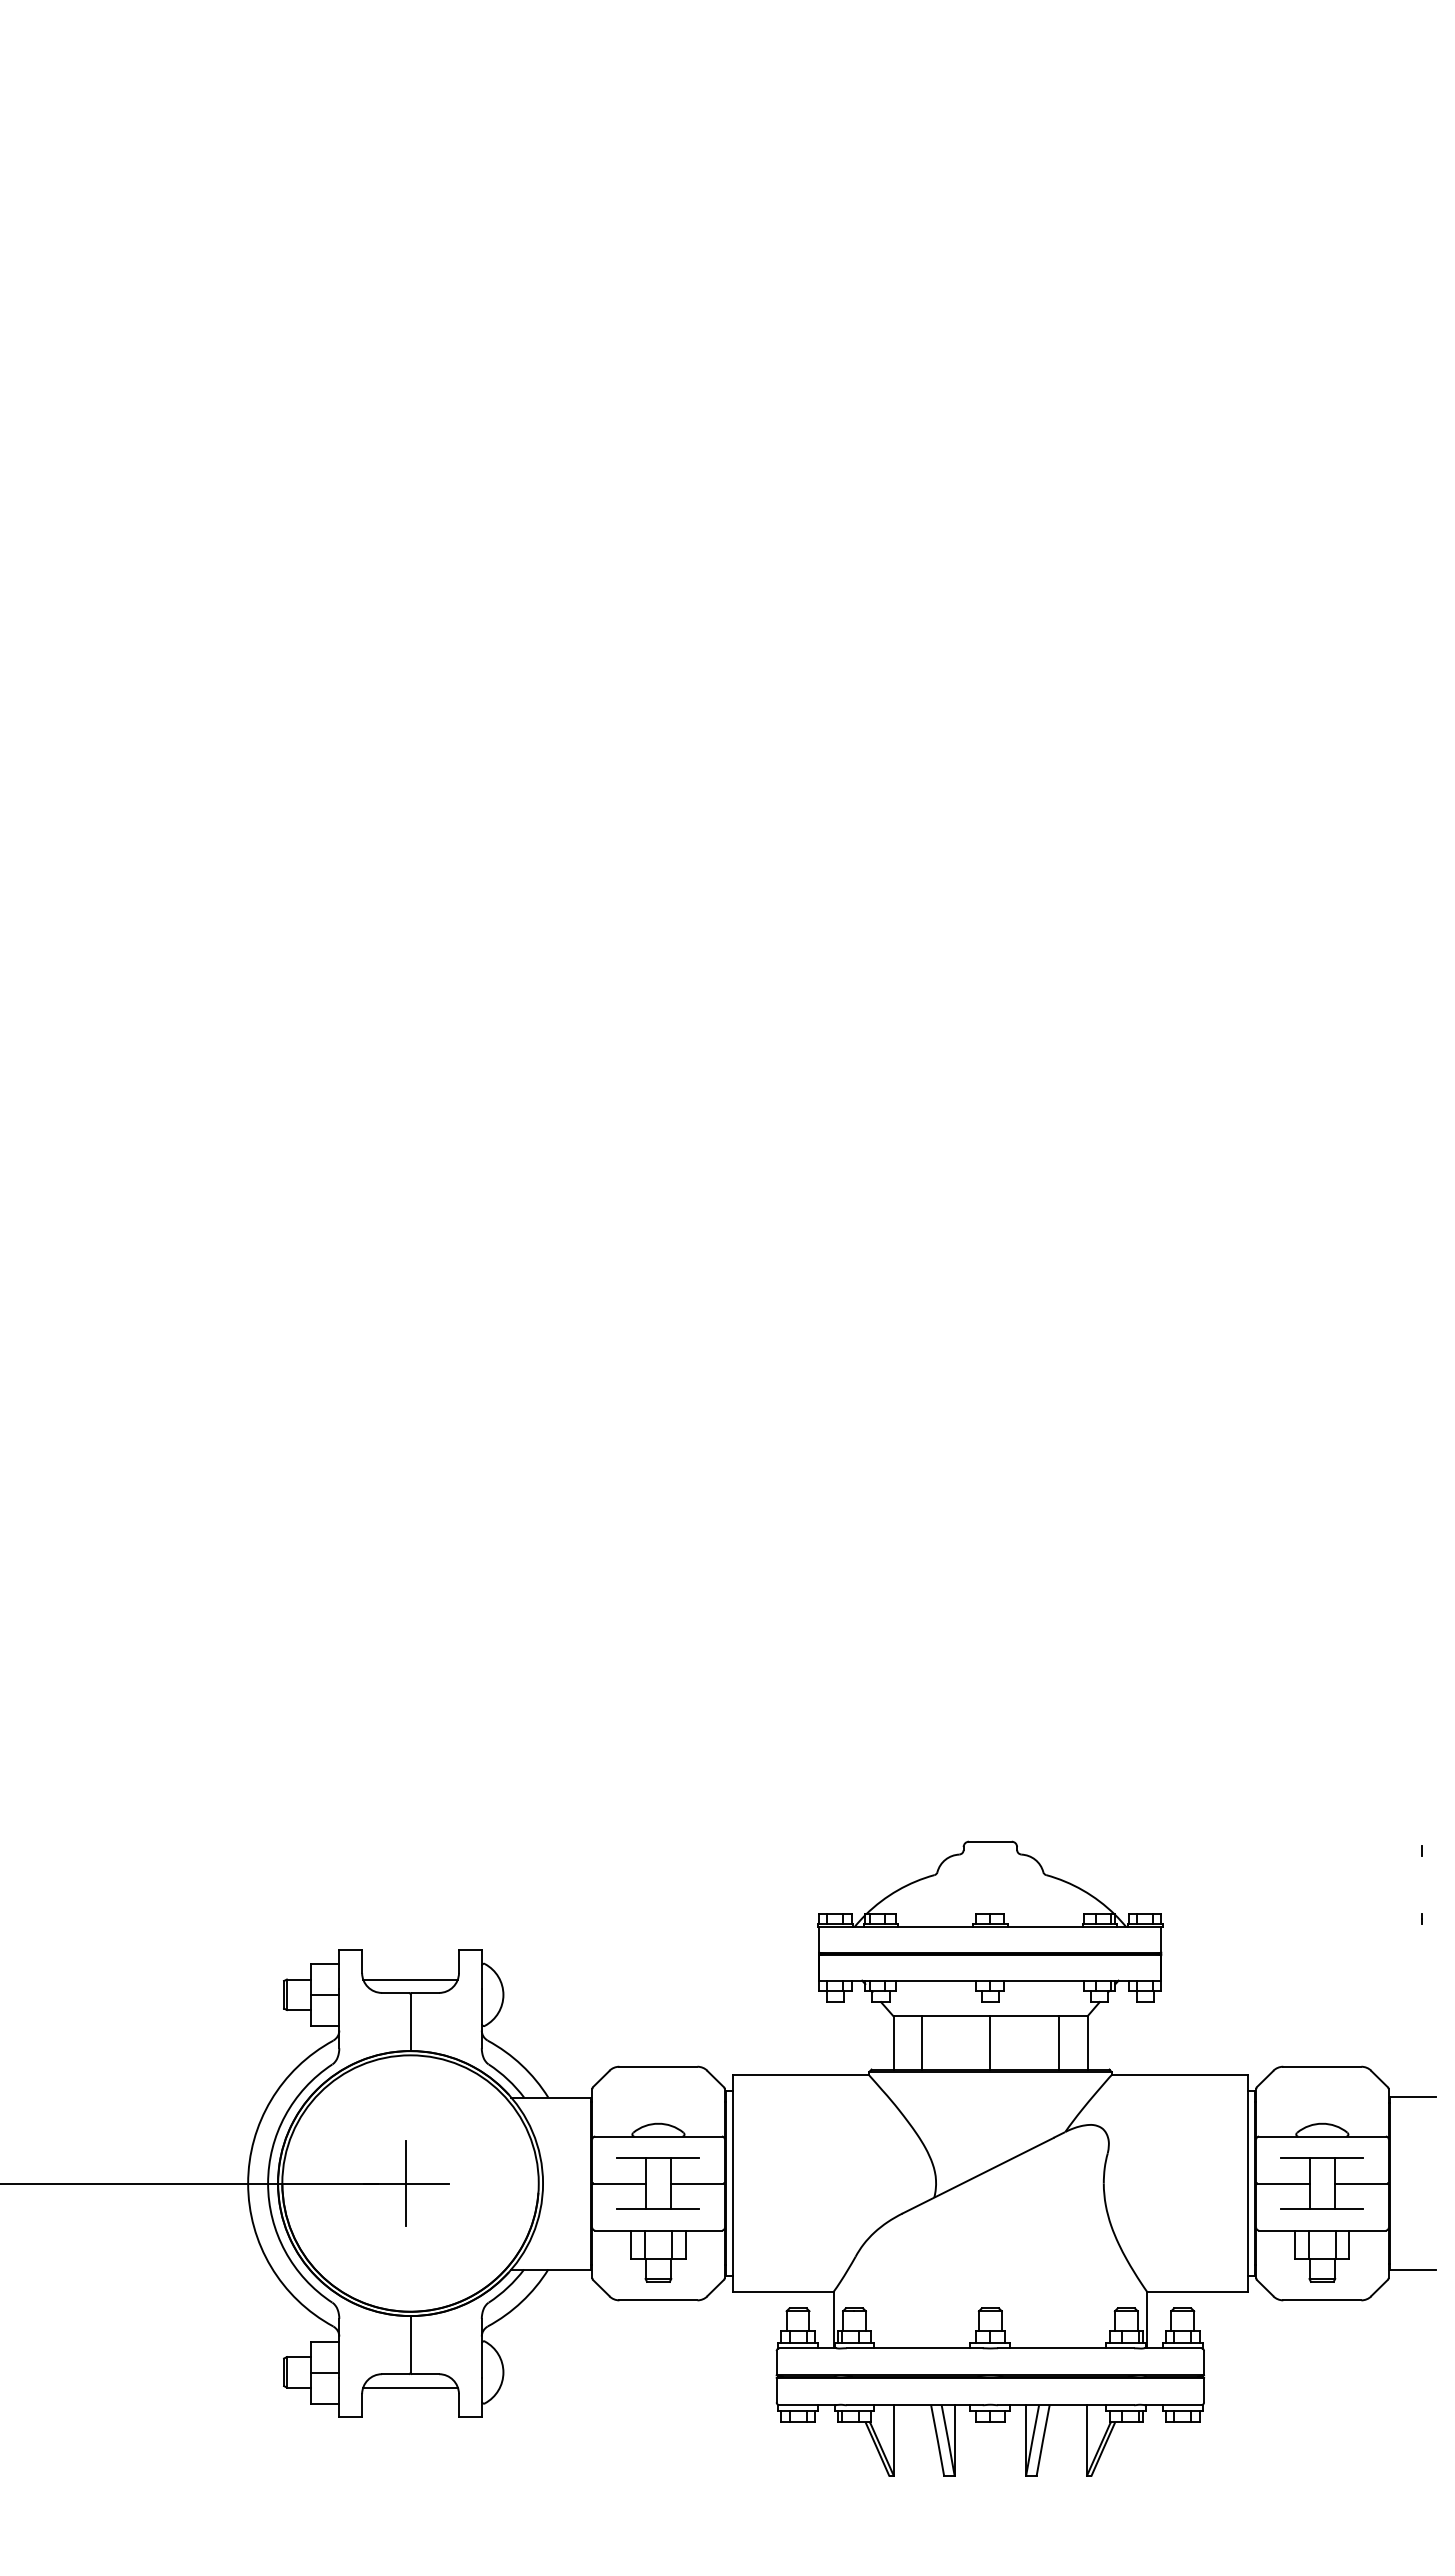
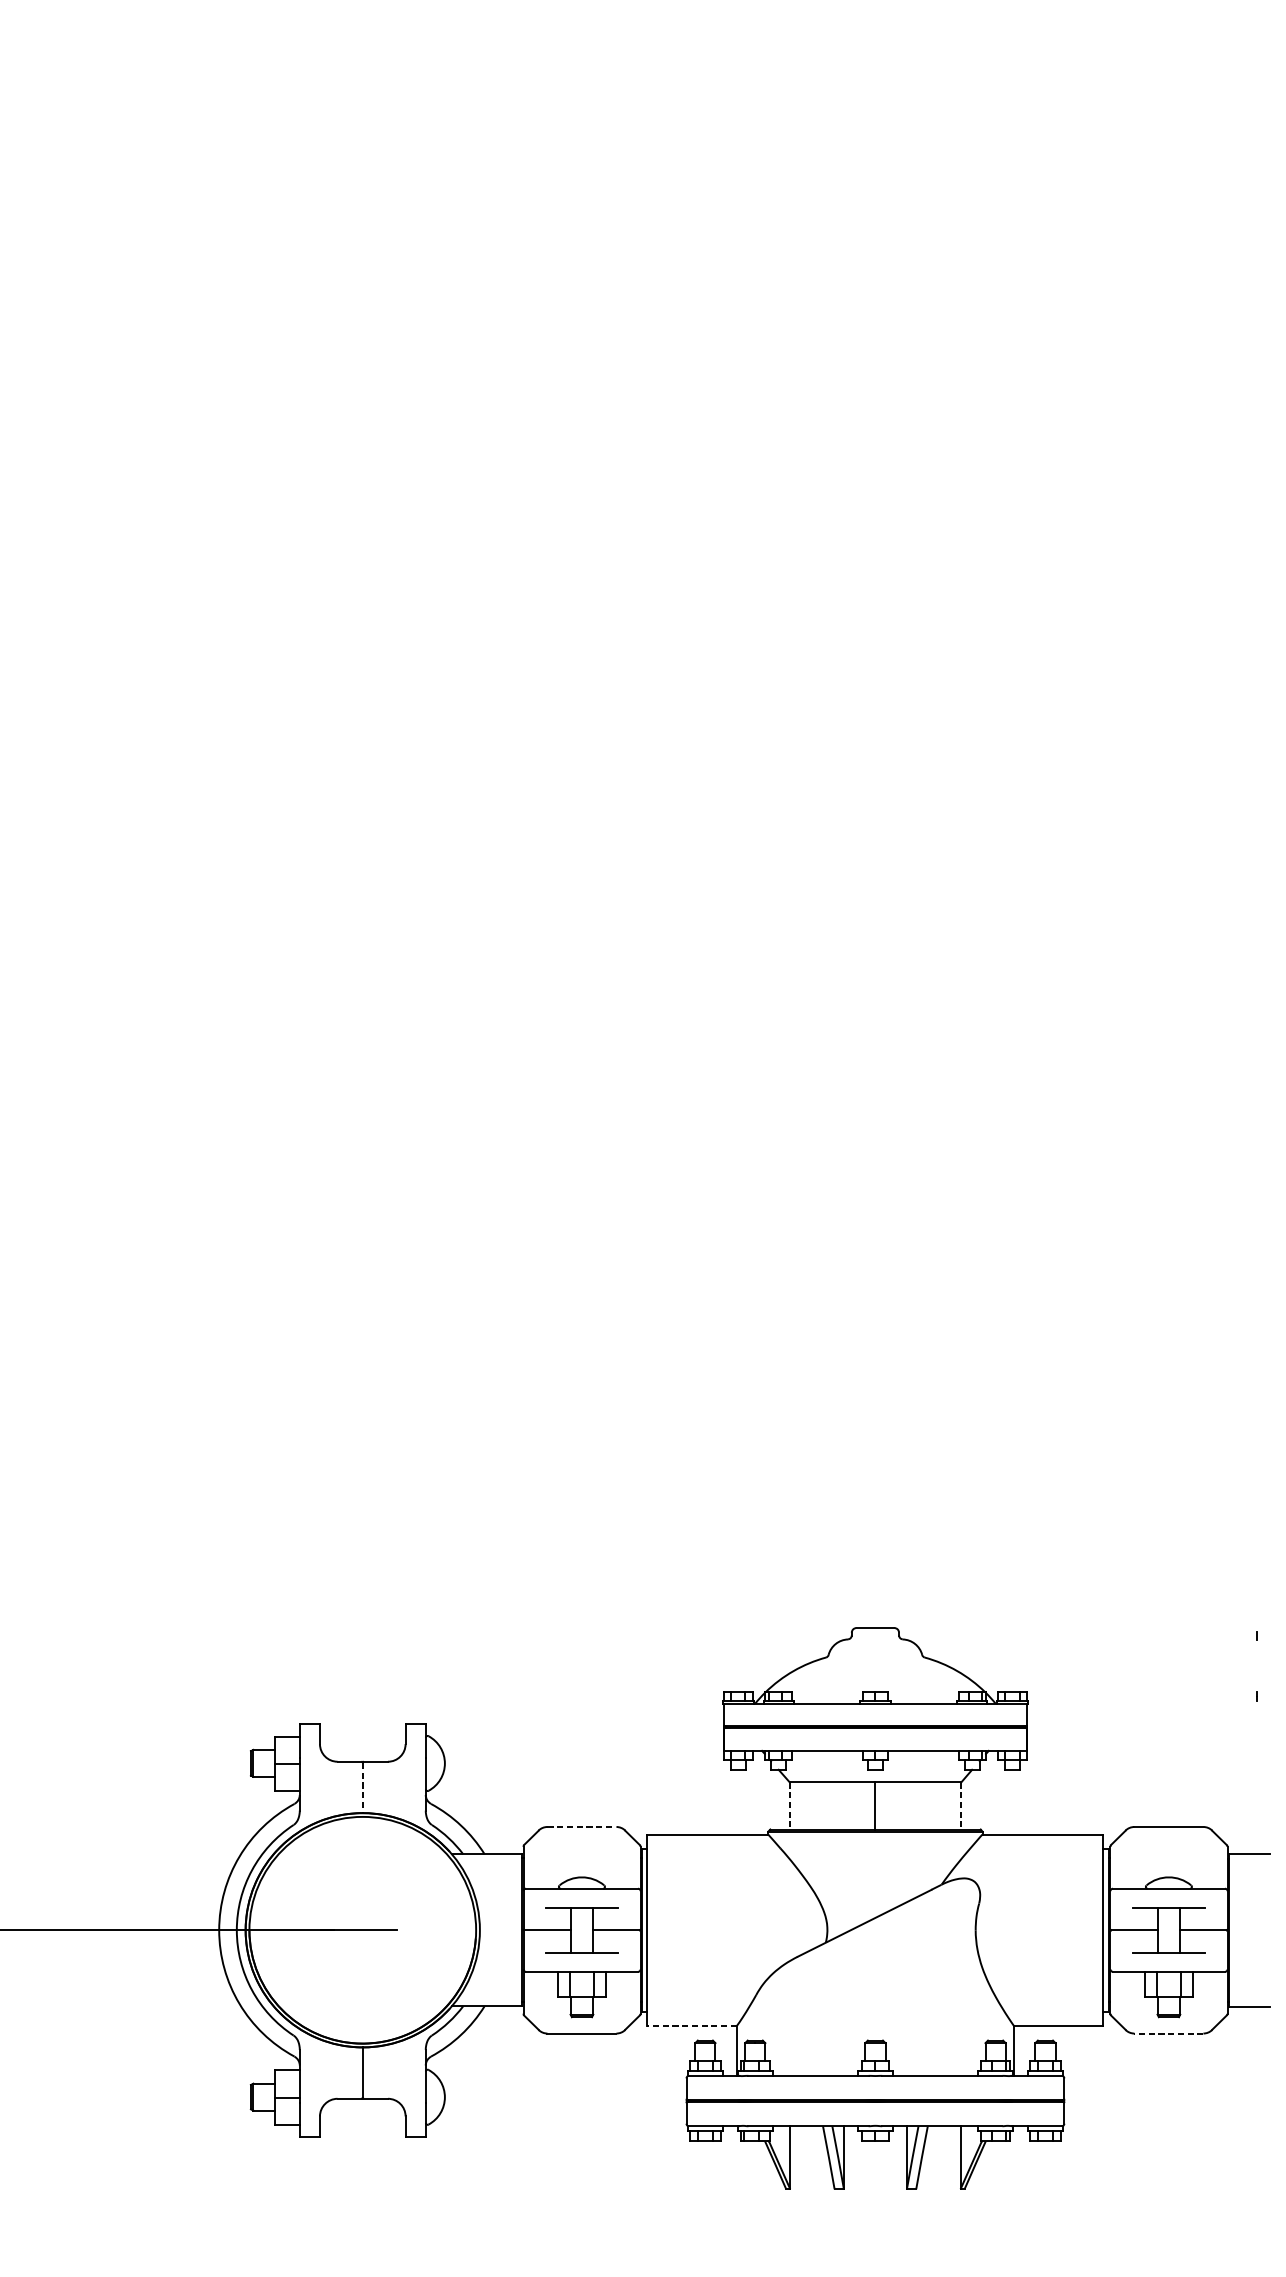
line: (410, 1979) -> (362, 1749), removed
line: (410, 2023) -> (362, 1788), solid -> dashed
line: (893, 2042) -> (789, 1805), solid -> dashed
line: (921, 2042) -> (814, 1805), removed
line: (1059, 2042) -> (936, 1805), removed
line: (1087, 2042) -> (961, 1805), solid -> dashed
line: (658, 2066) -> (581, 1826), solid -> dashed
line: (406, 2183) -> (359, 1930), removed
line: (783, 2291) -> (692, 2025), solid -> dashed
line: (1321, 2300) -> (1168, 2033), solid -> dashed
line: (410, 2387) -> (362, 2110), removed

